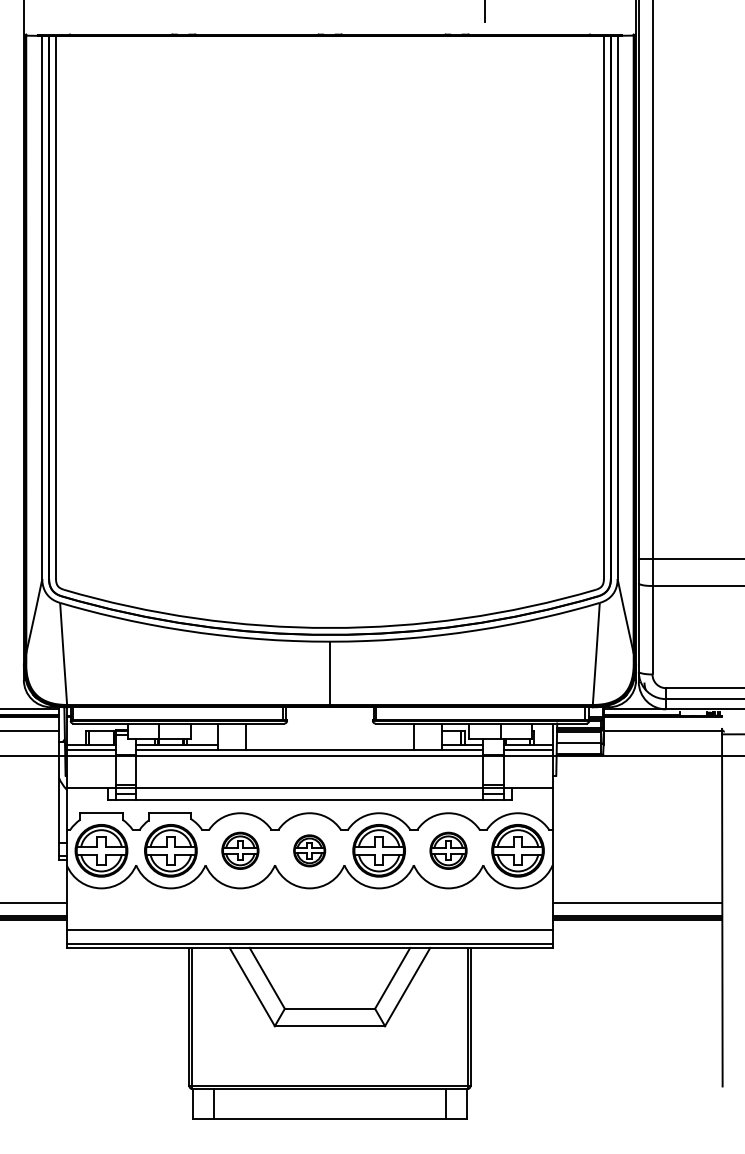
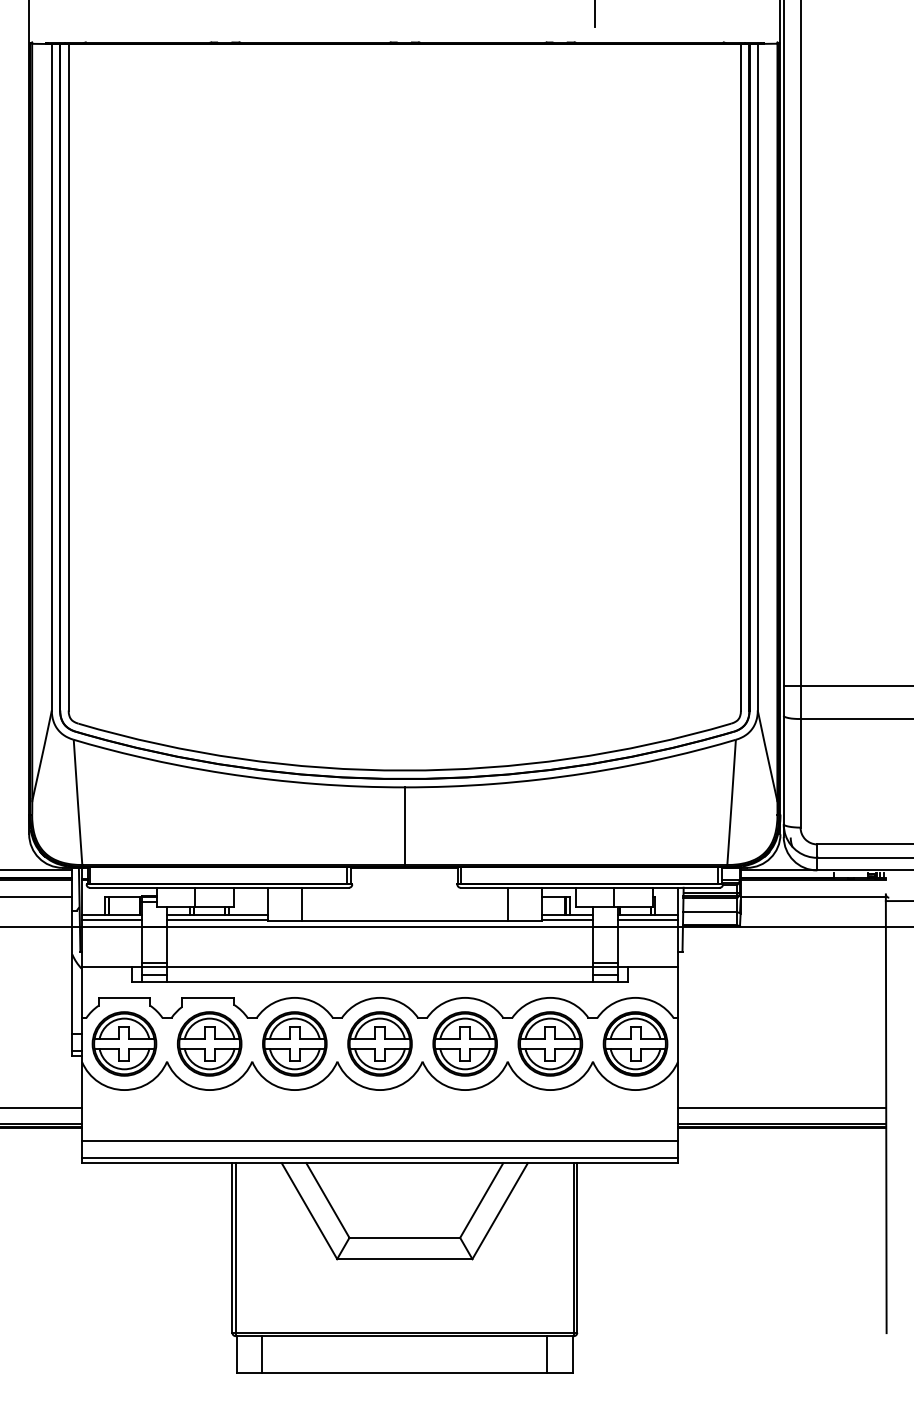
part: (240, 850) -> (295, 1043), size x1.43
part: (309, 850) -> (379, 1043), size x1.67
part: (448, 850) -> (550, 1043), size x1.43

